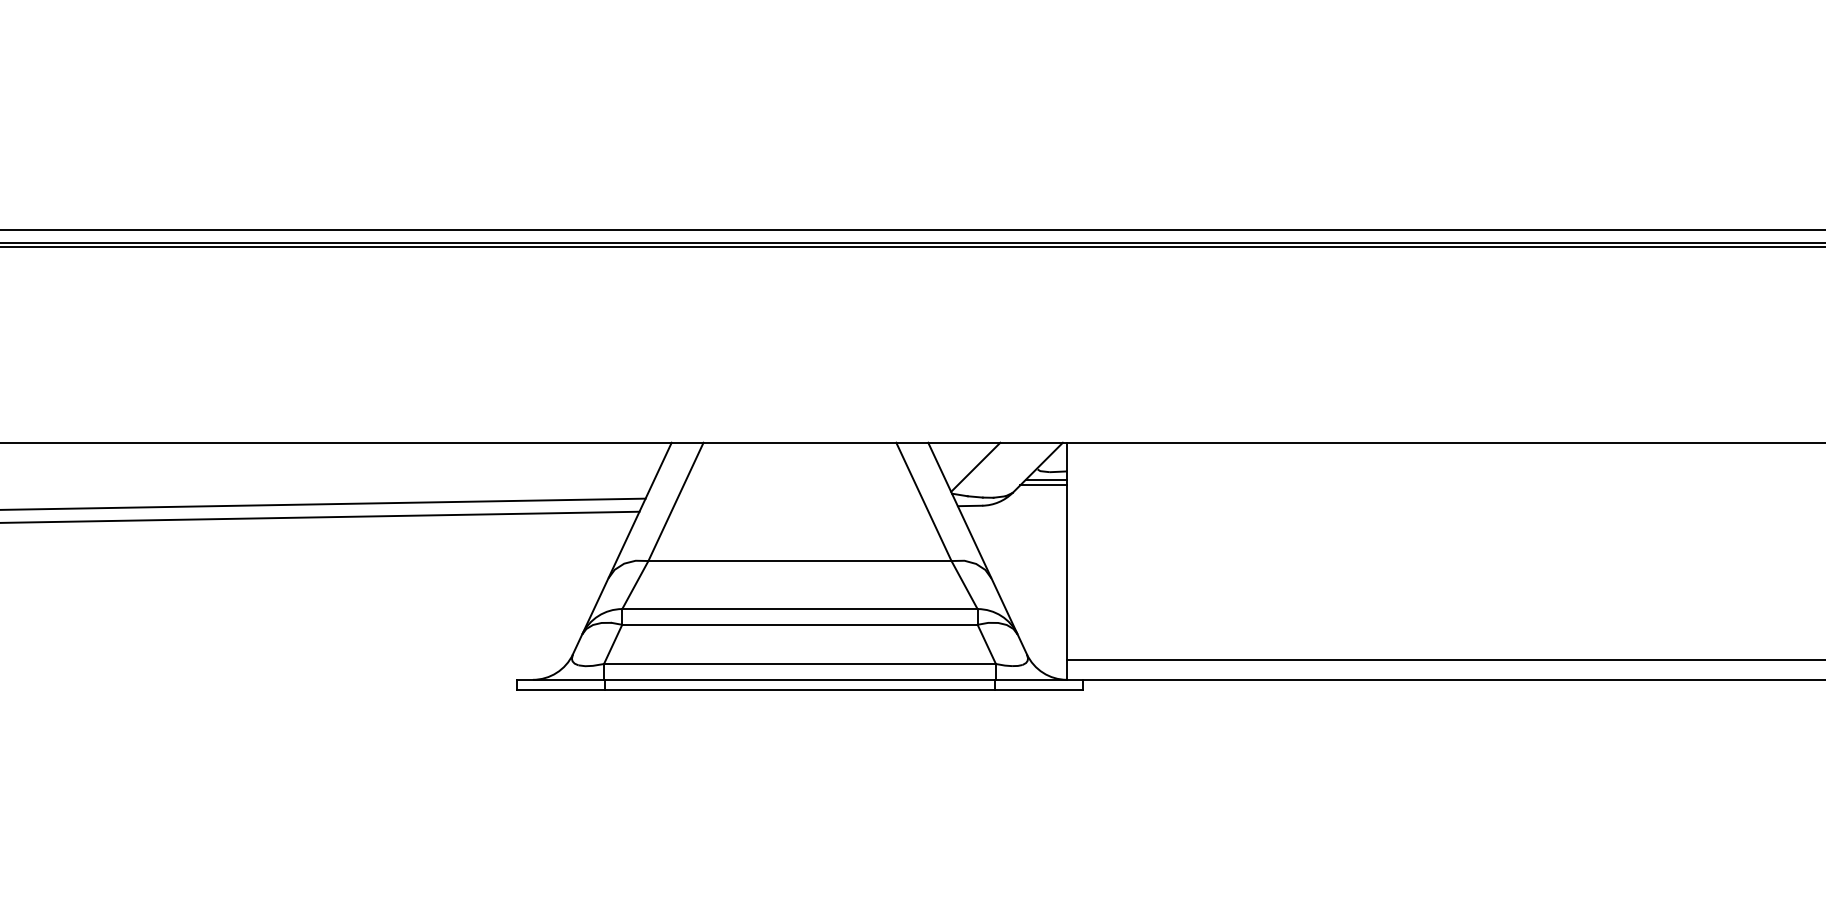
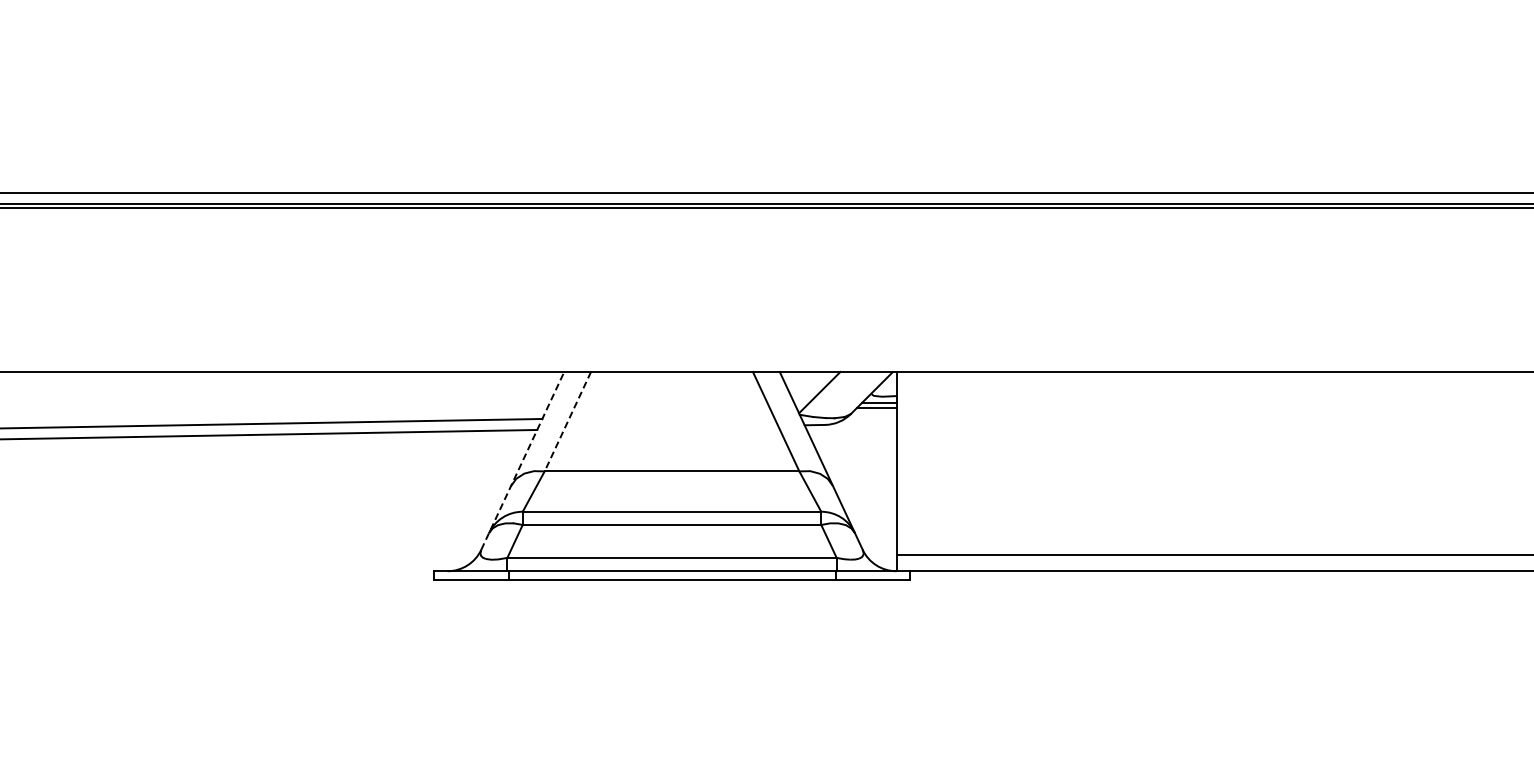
line: (675, 501) -> (567, 421), solid -> dashed
line: (623, 548) -> (523, 460), solid -> dashed

